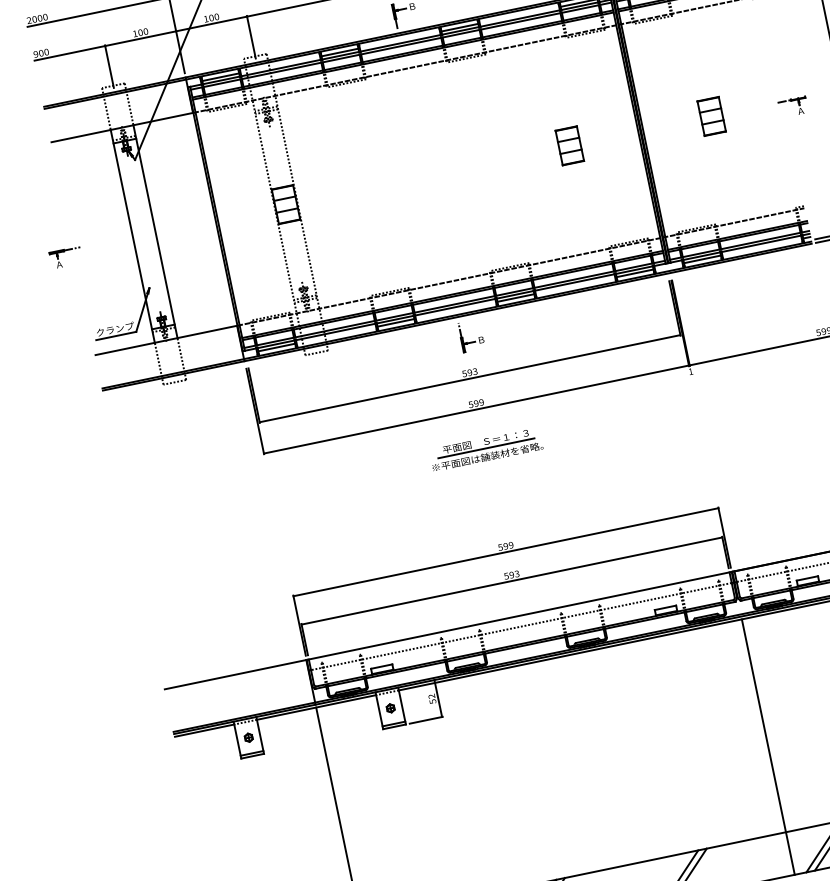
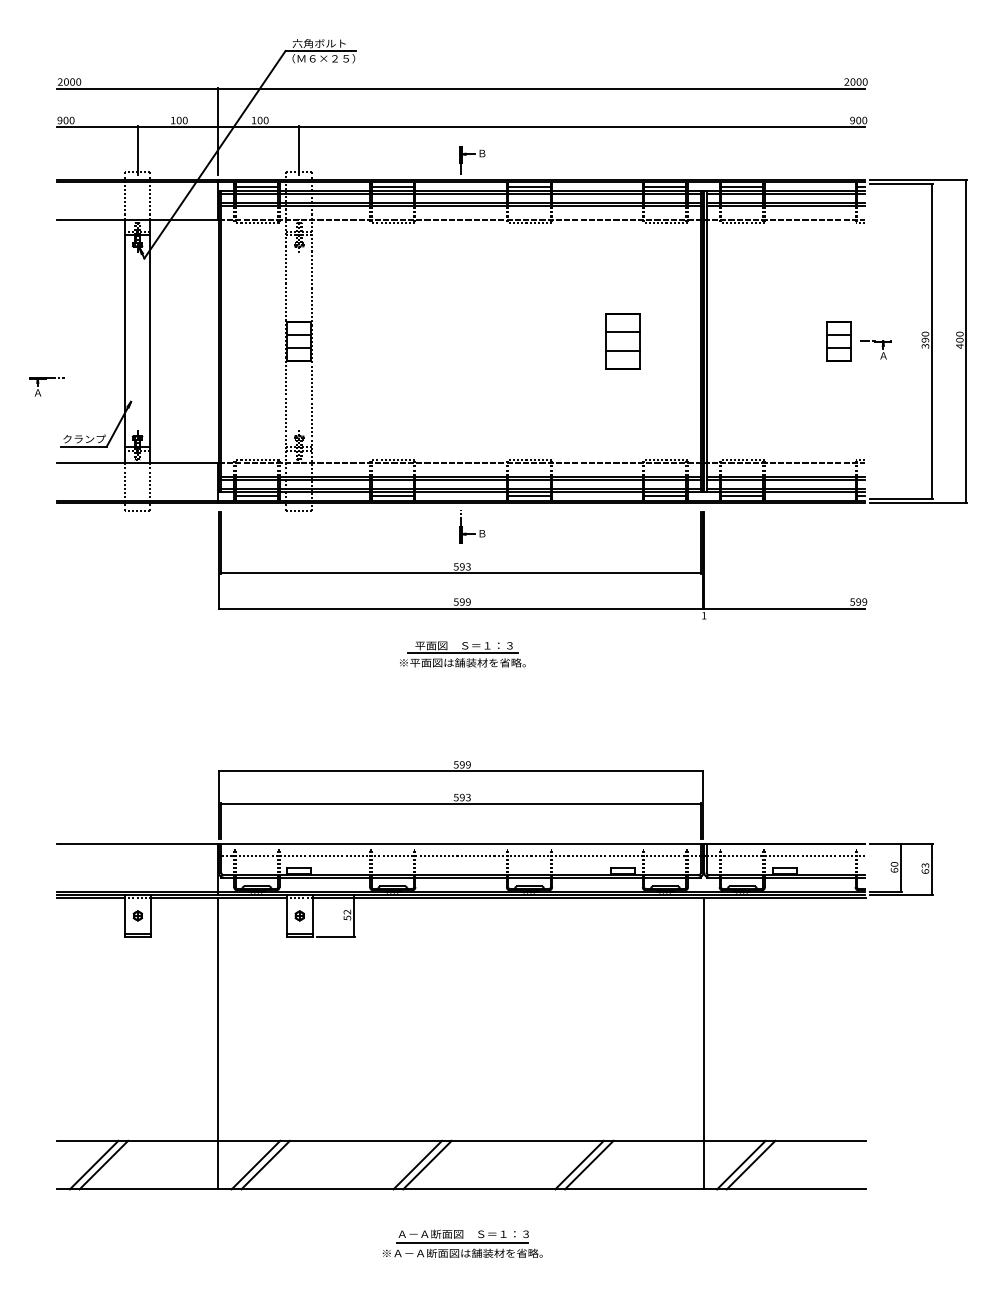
part: (711, 116) -> (838, 341), moved
part: (569, 145) -> (622, 341), size x1.4
part: (64, 251) -> (46, 379), moved

